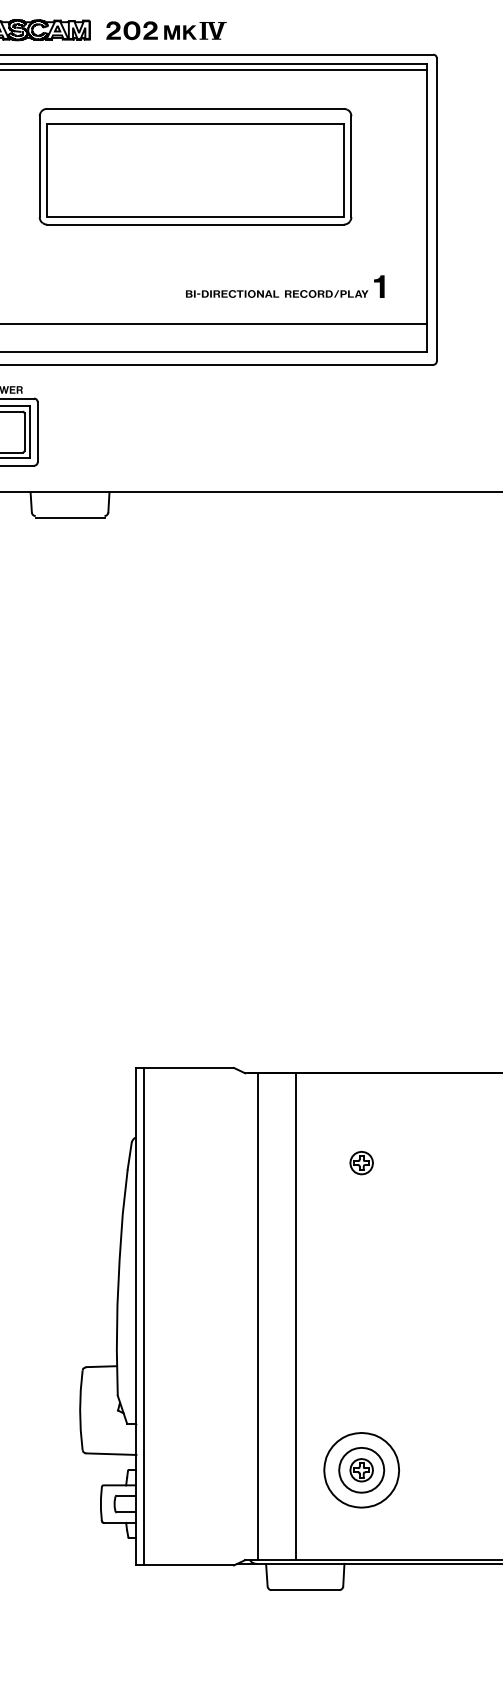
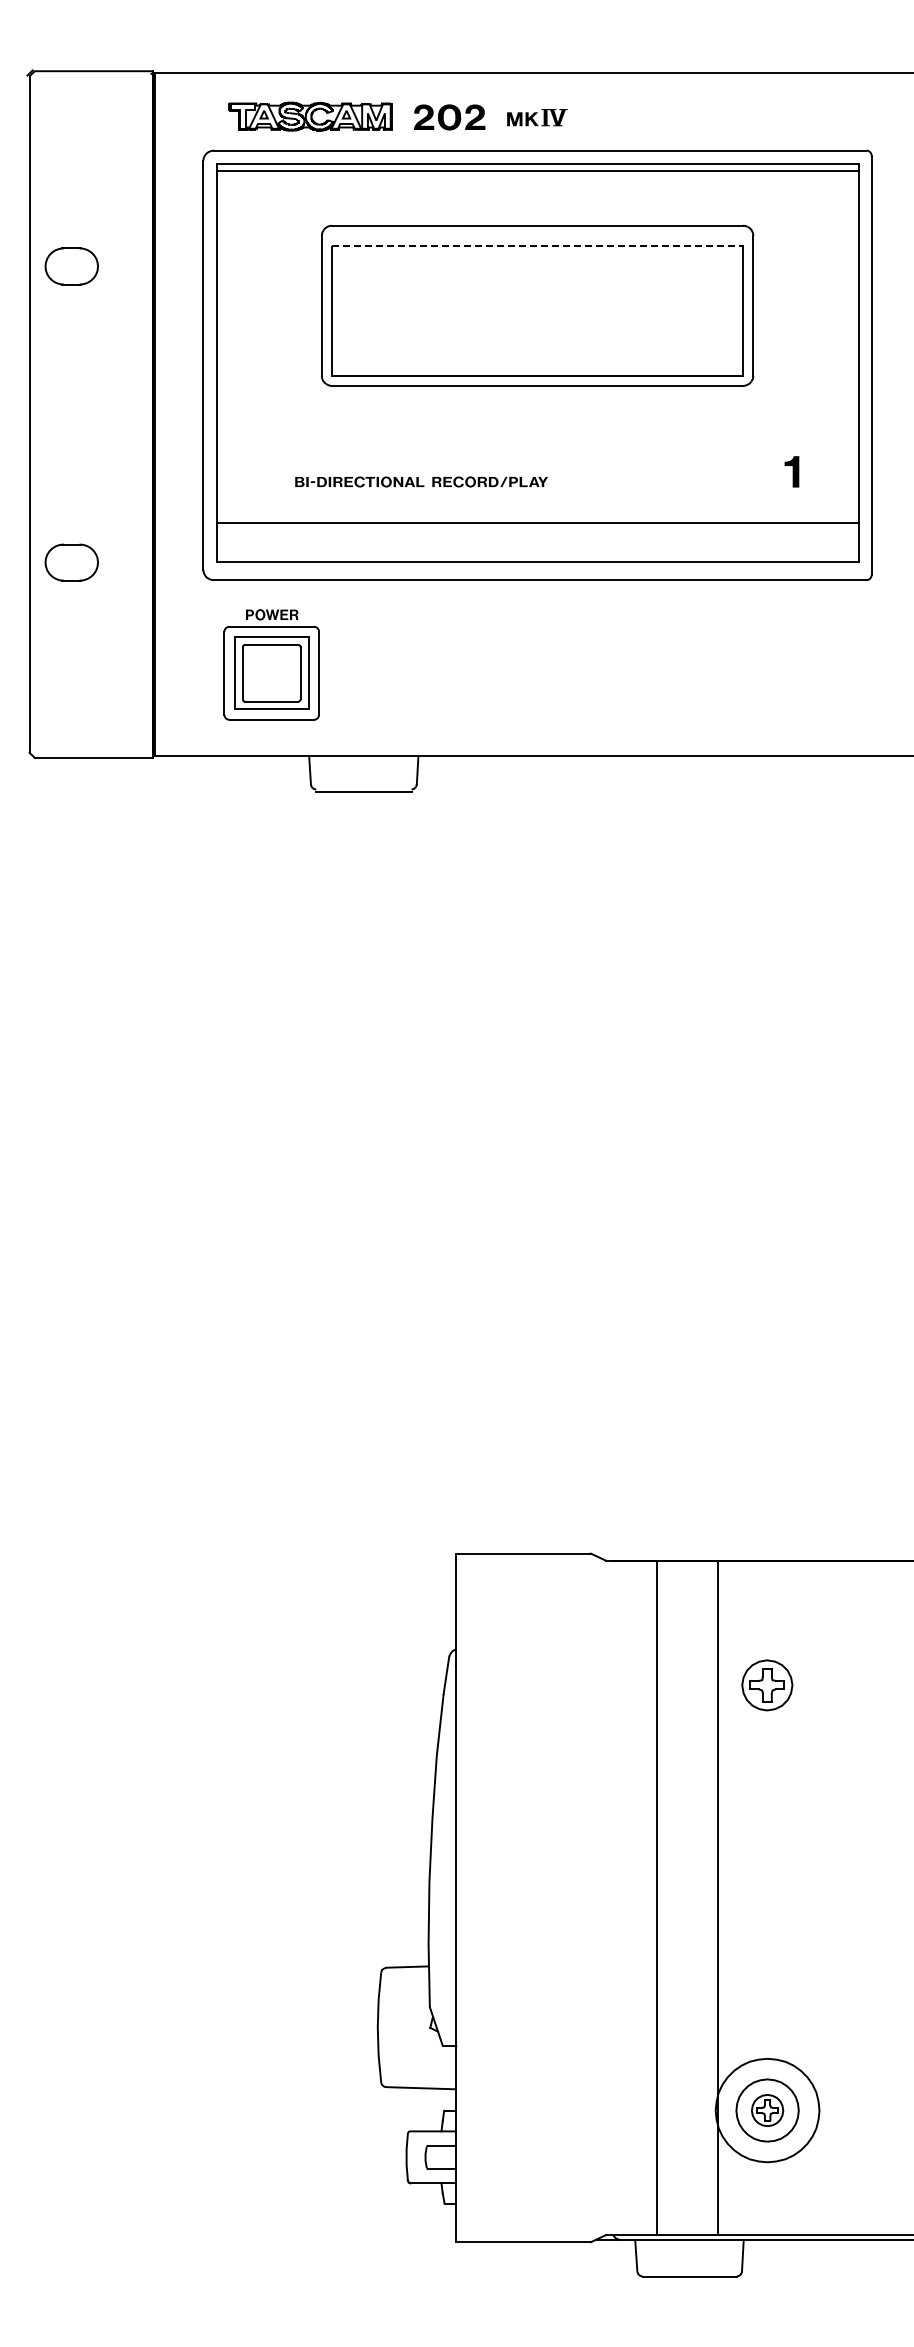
part: (195, 30) -> (537, 117), size x0.7
line: (195, 123) -> (537, 246), solid -> dashed
part: (277, 293) -> (421, 481), moved
part: (361, 1162) -> (767, 1684), size x1.6
line: (144, 1316) -> (466, 1897), removed
line: (258, 1316) -> (657, 1897), moved
line: (295, 1316) -> (717, 1897), moved

